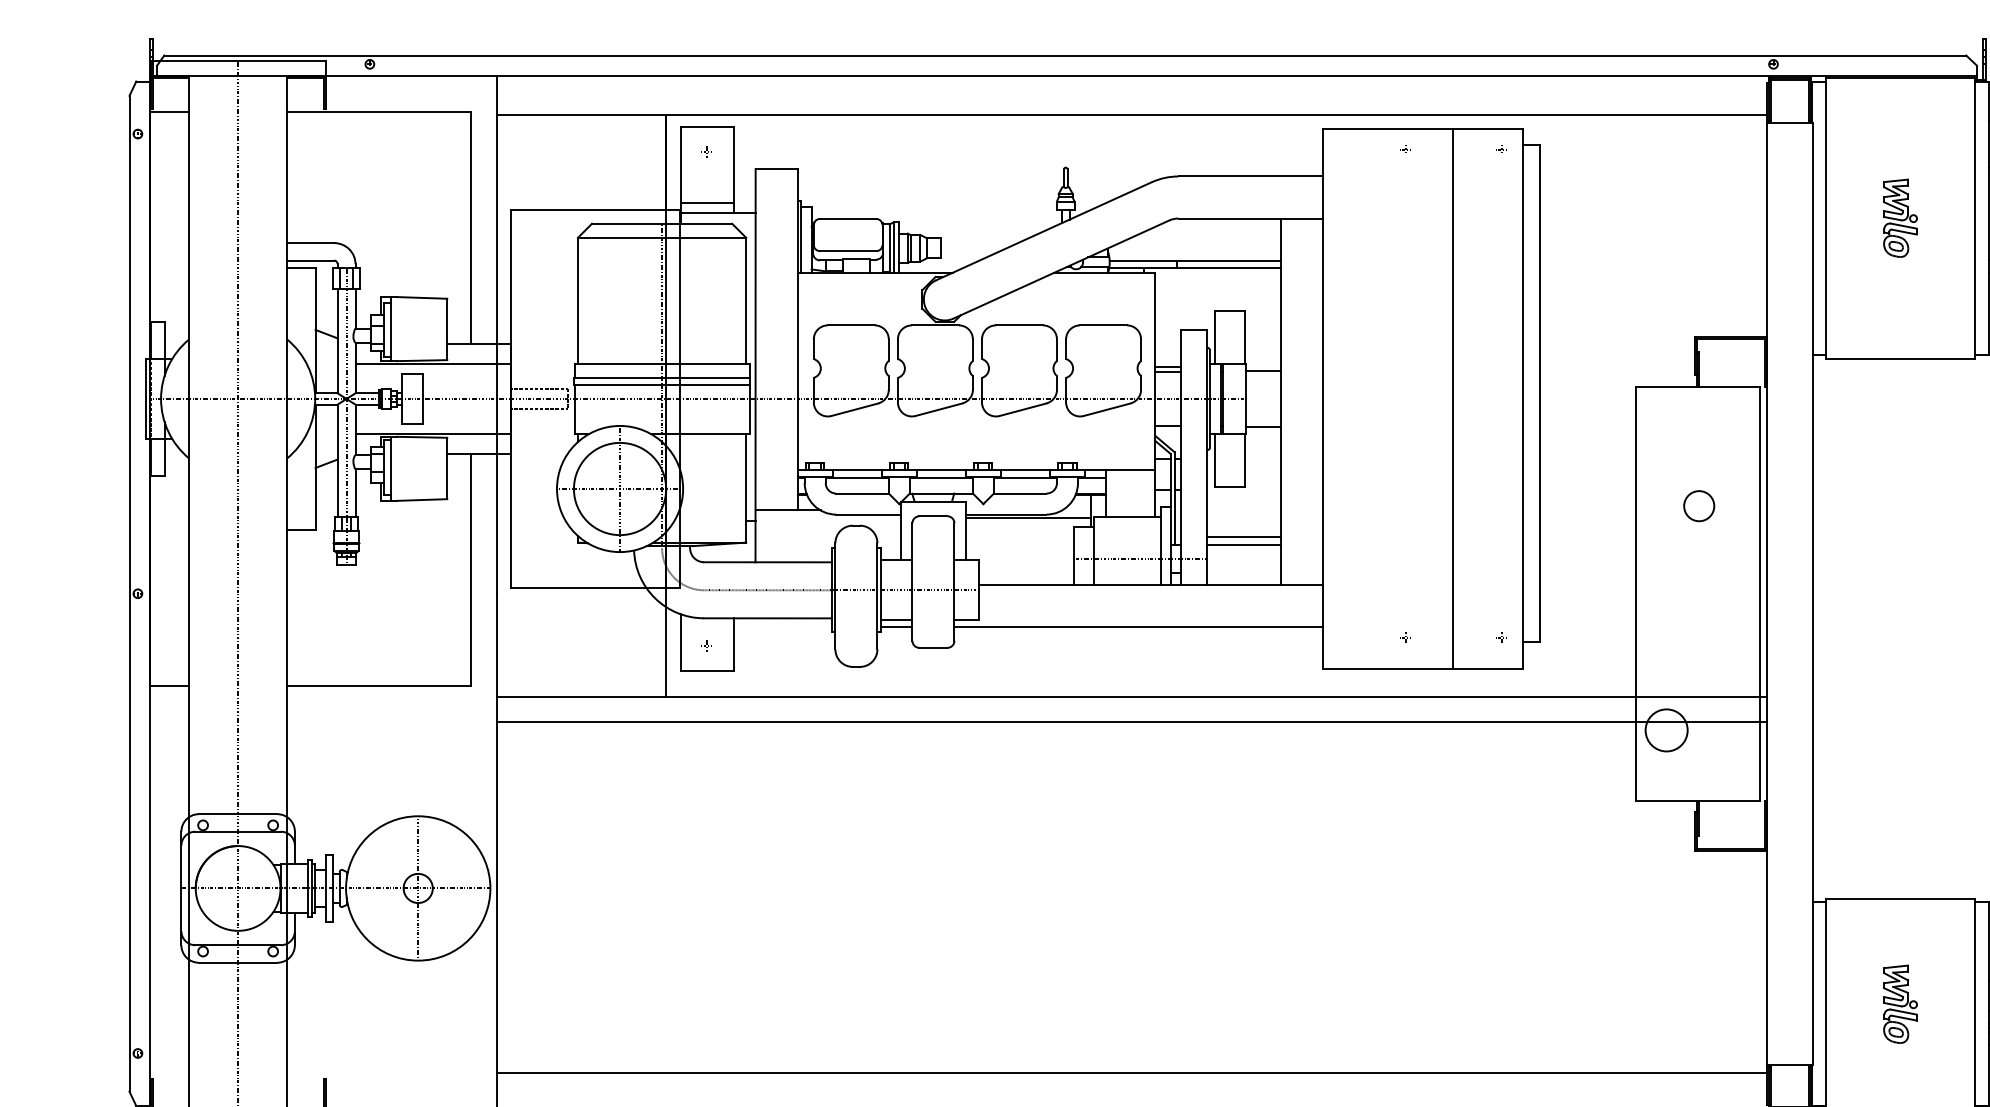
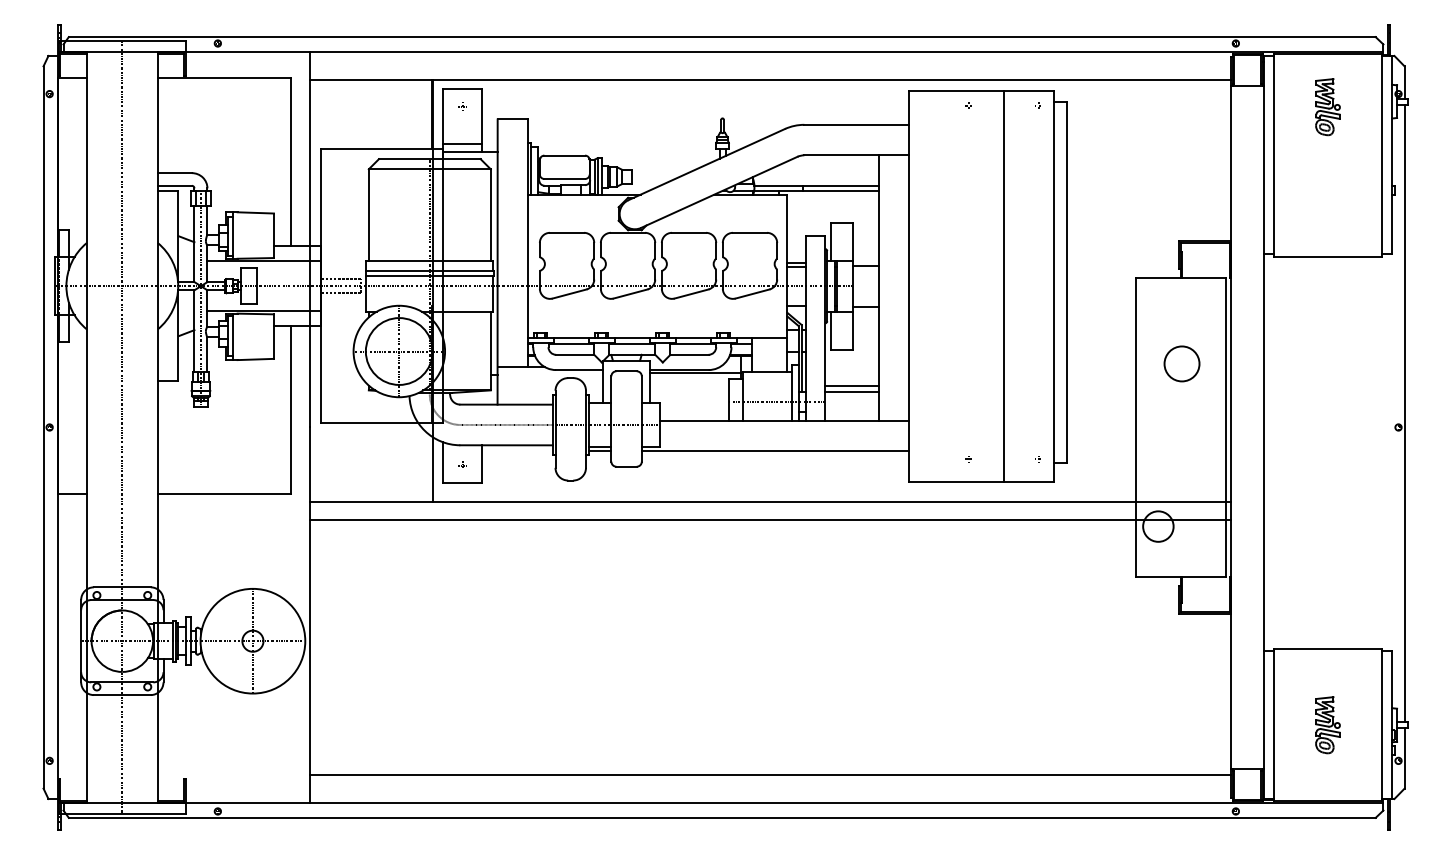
part: (1899, 218) -> (1327, 107), moved
circle: (1698, 505) -> (1181, 363), size x1.6

